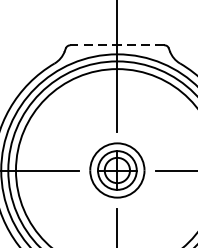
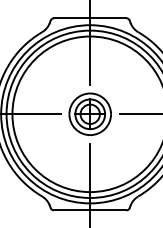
line: (116, 45) -> (89, 18), dashed -> solid

